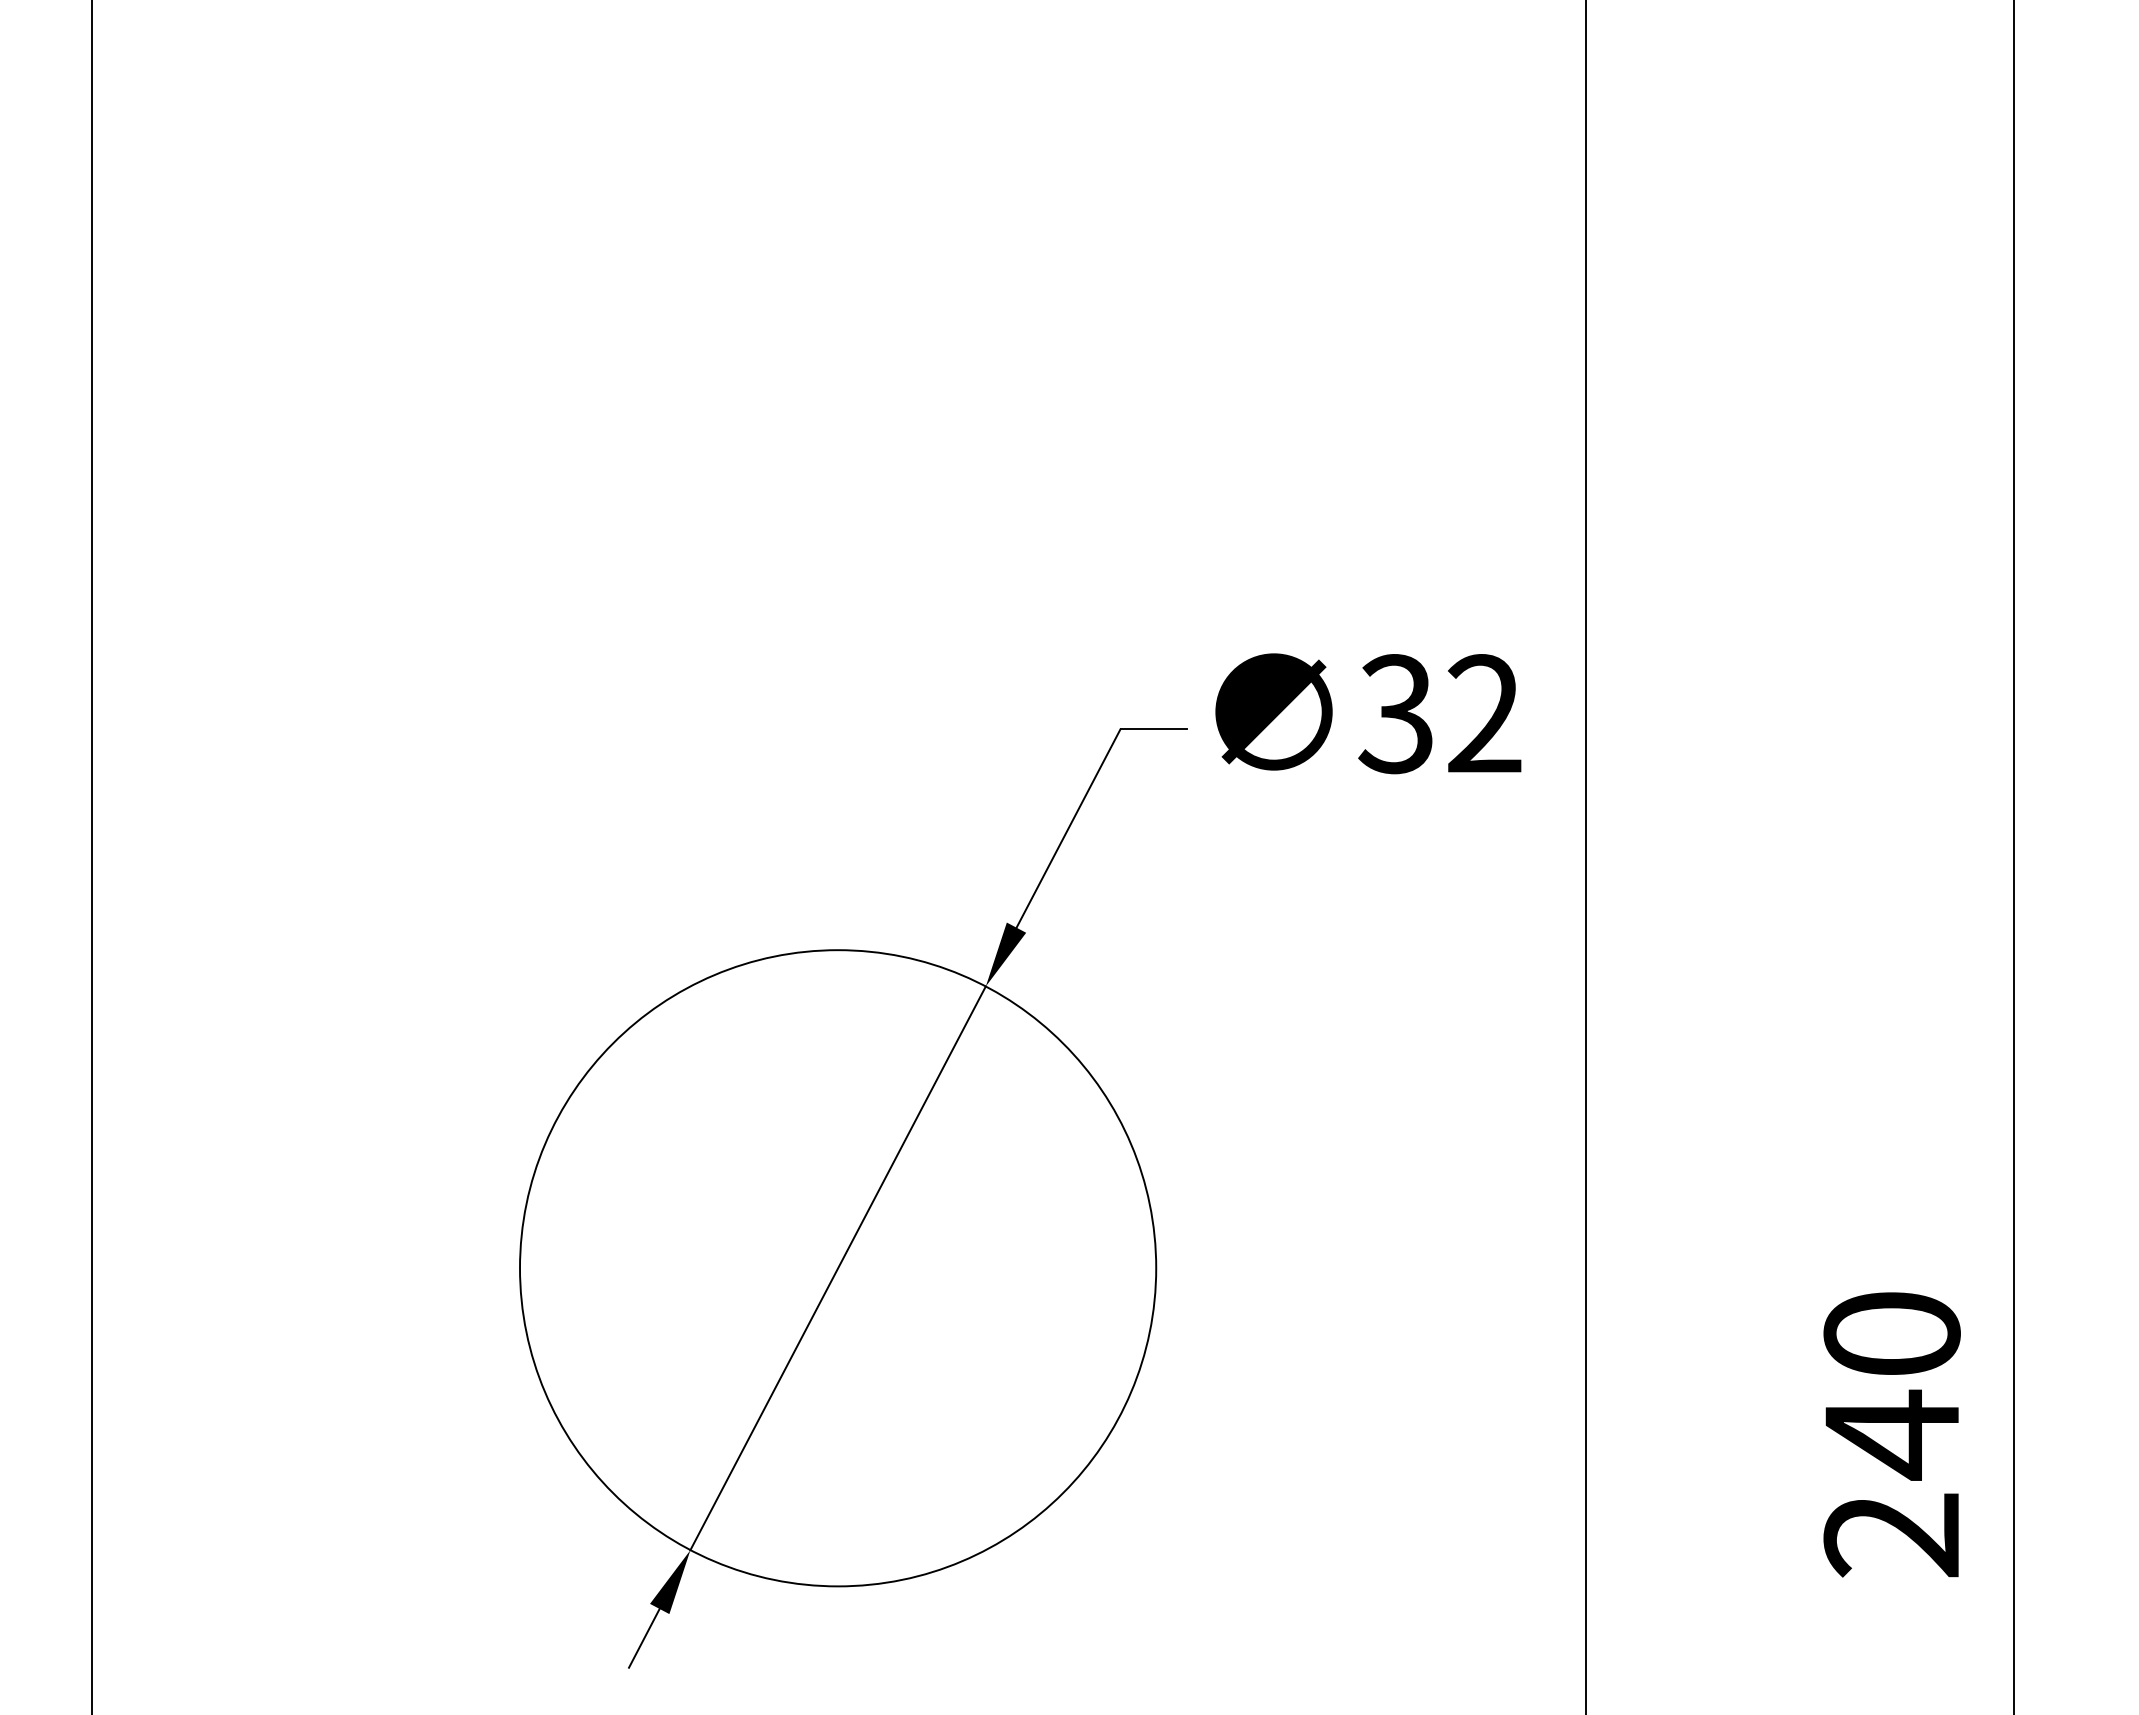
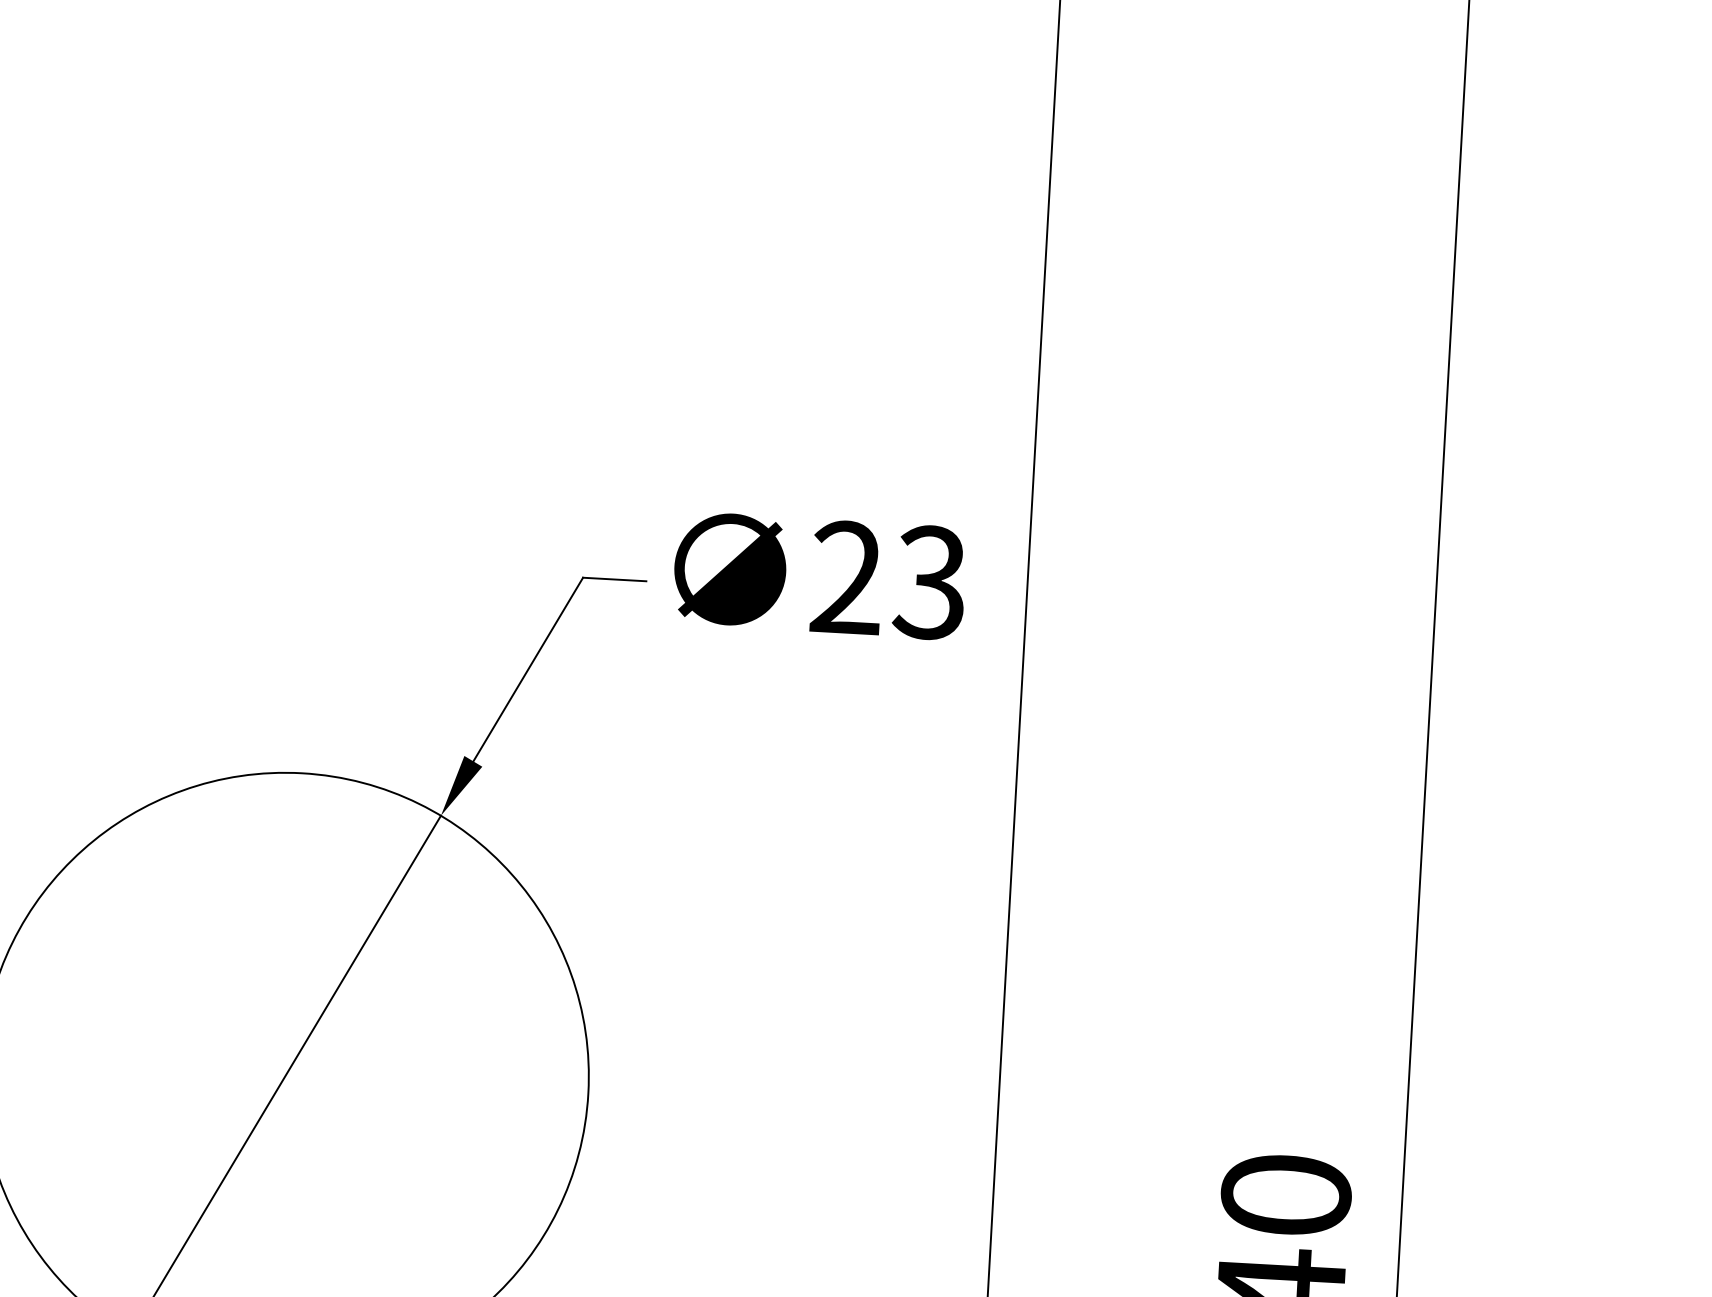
text: (1439, 714) -> (887, 580), 32 -> 23

